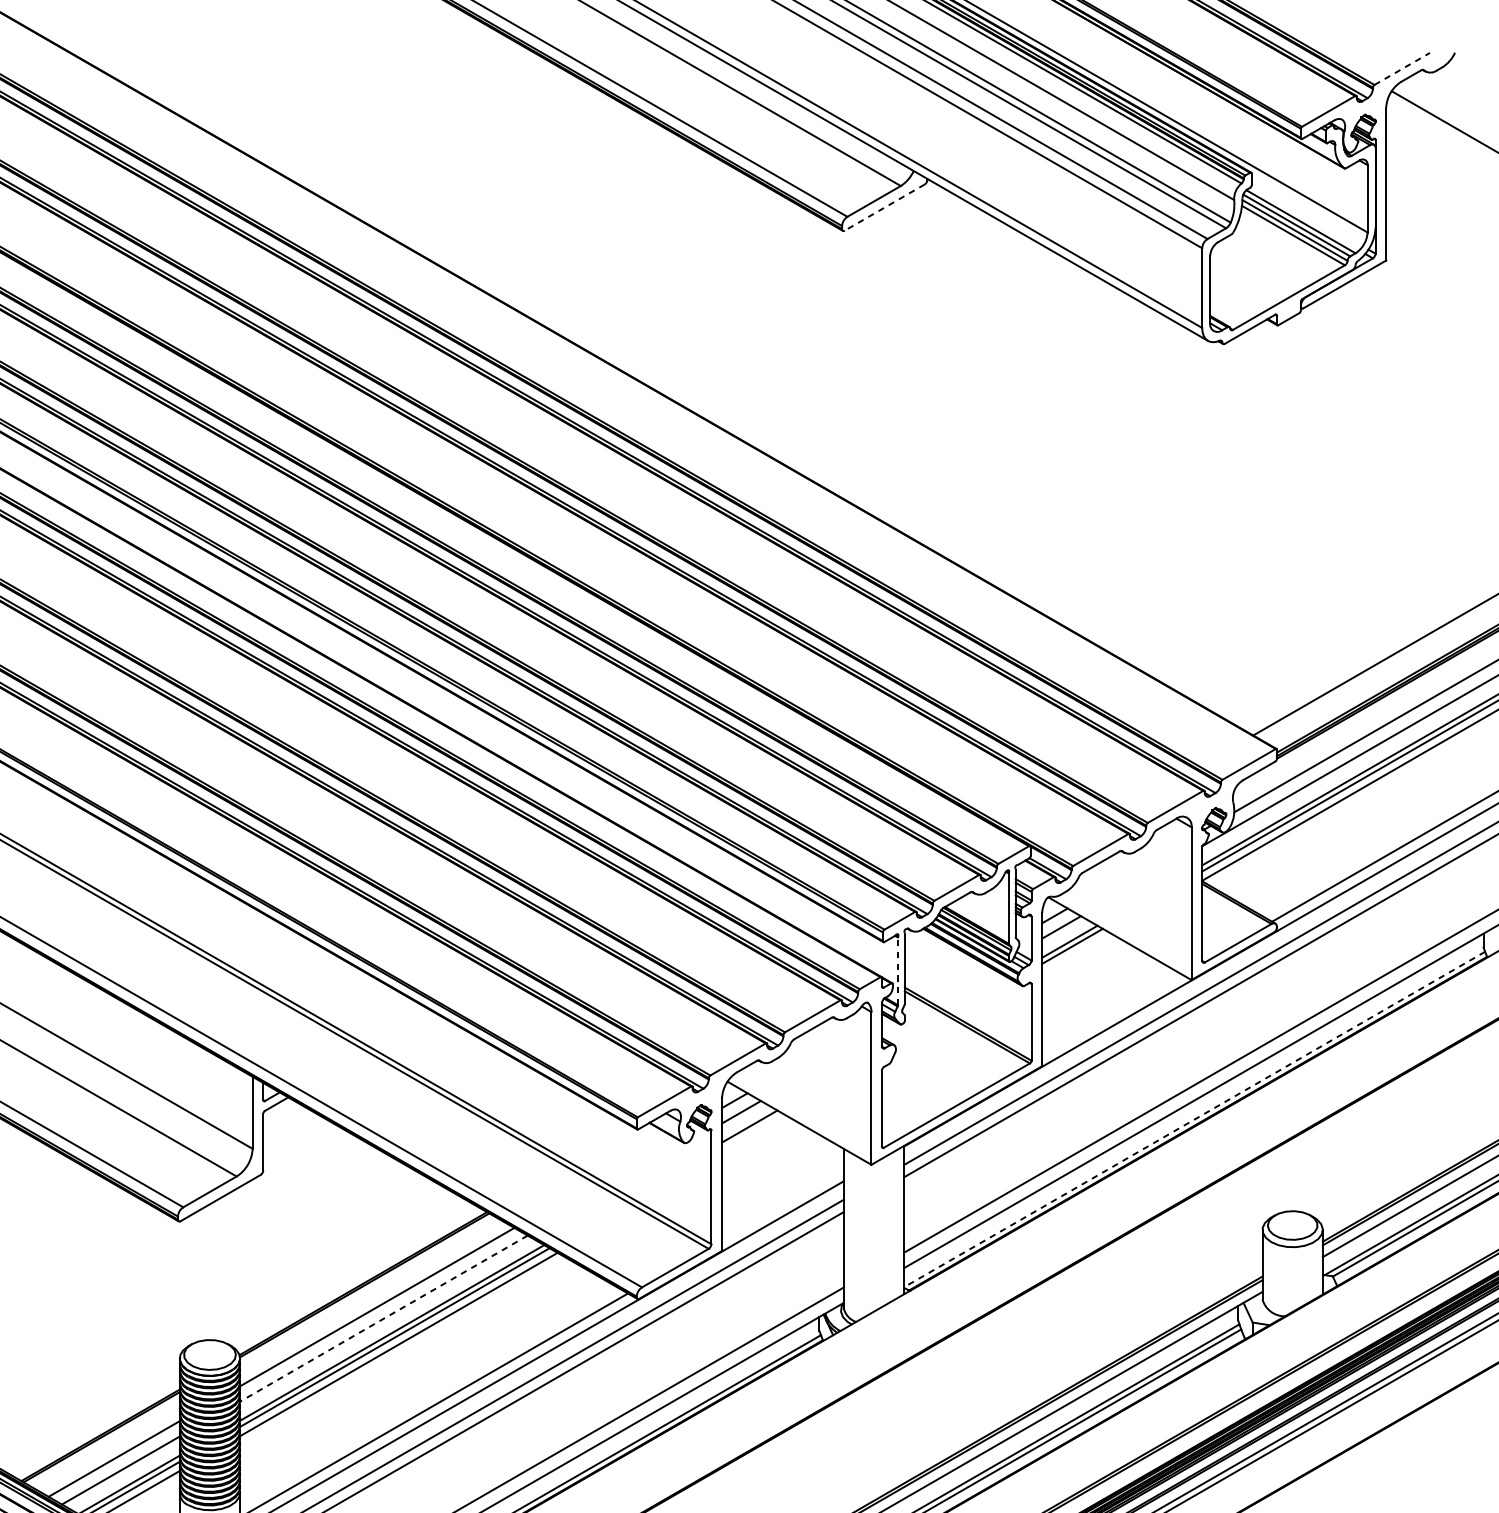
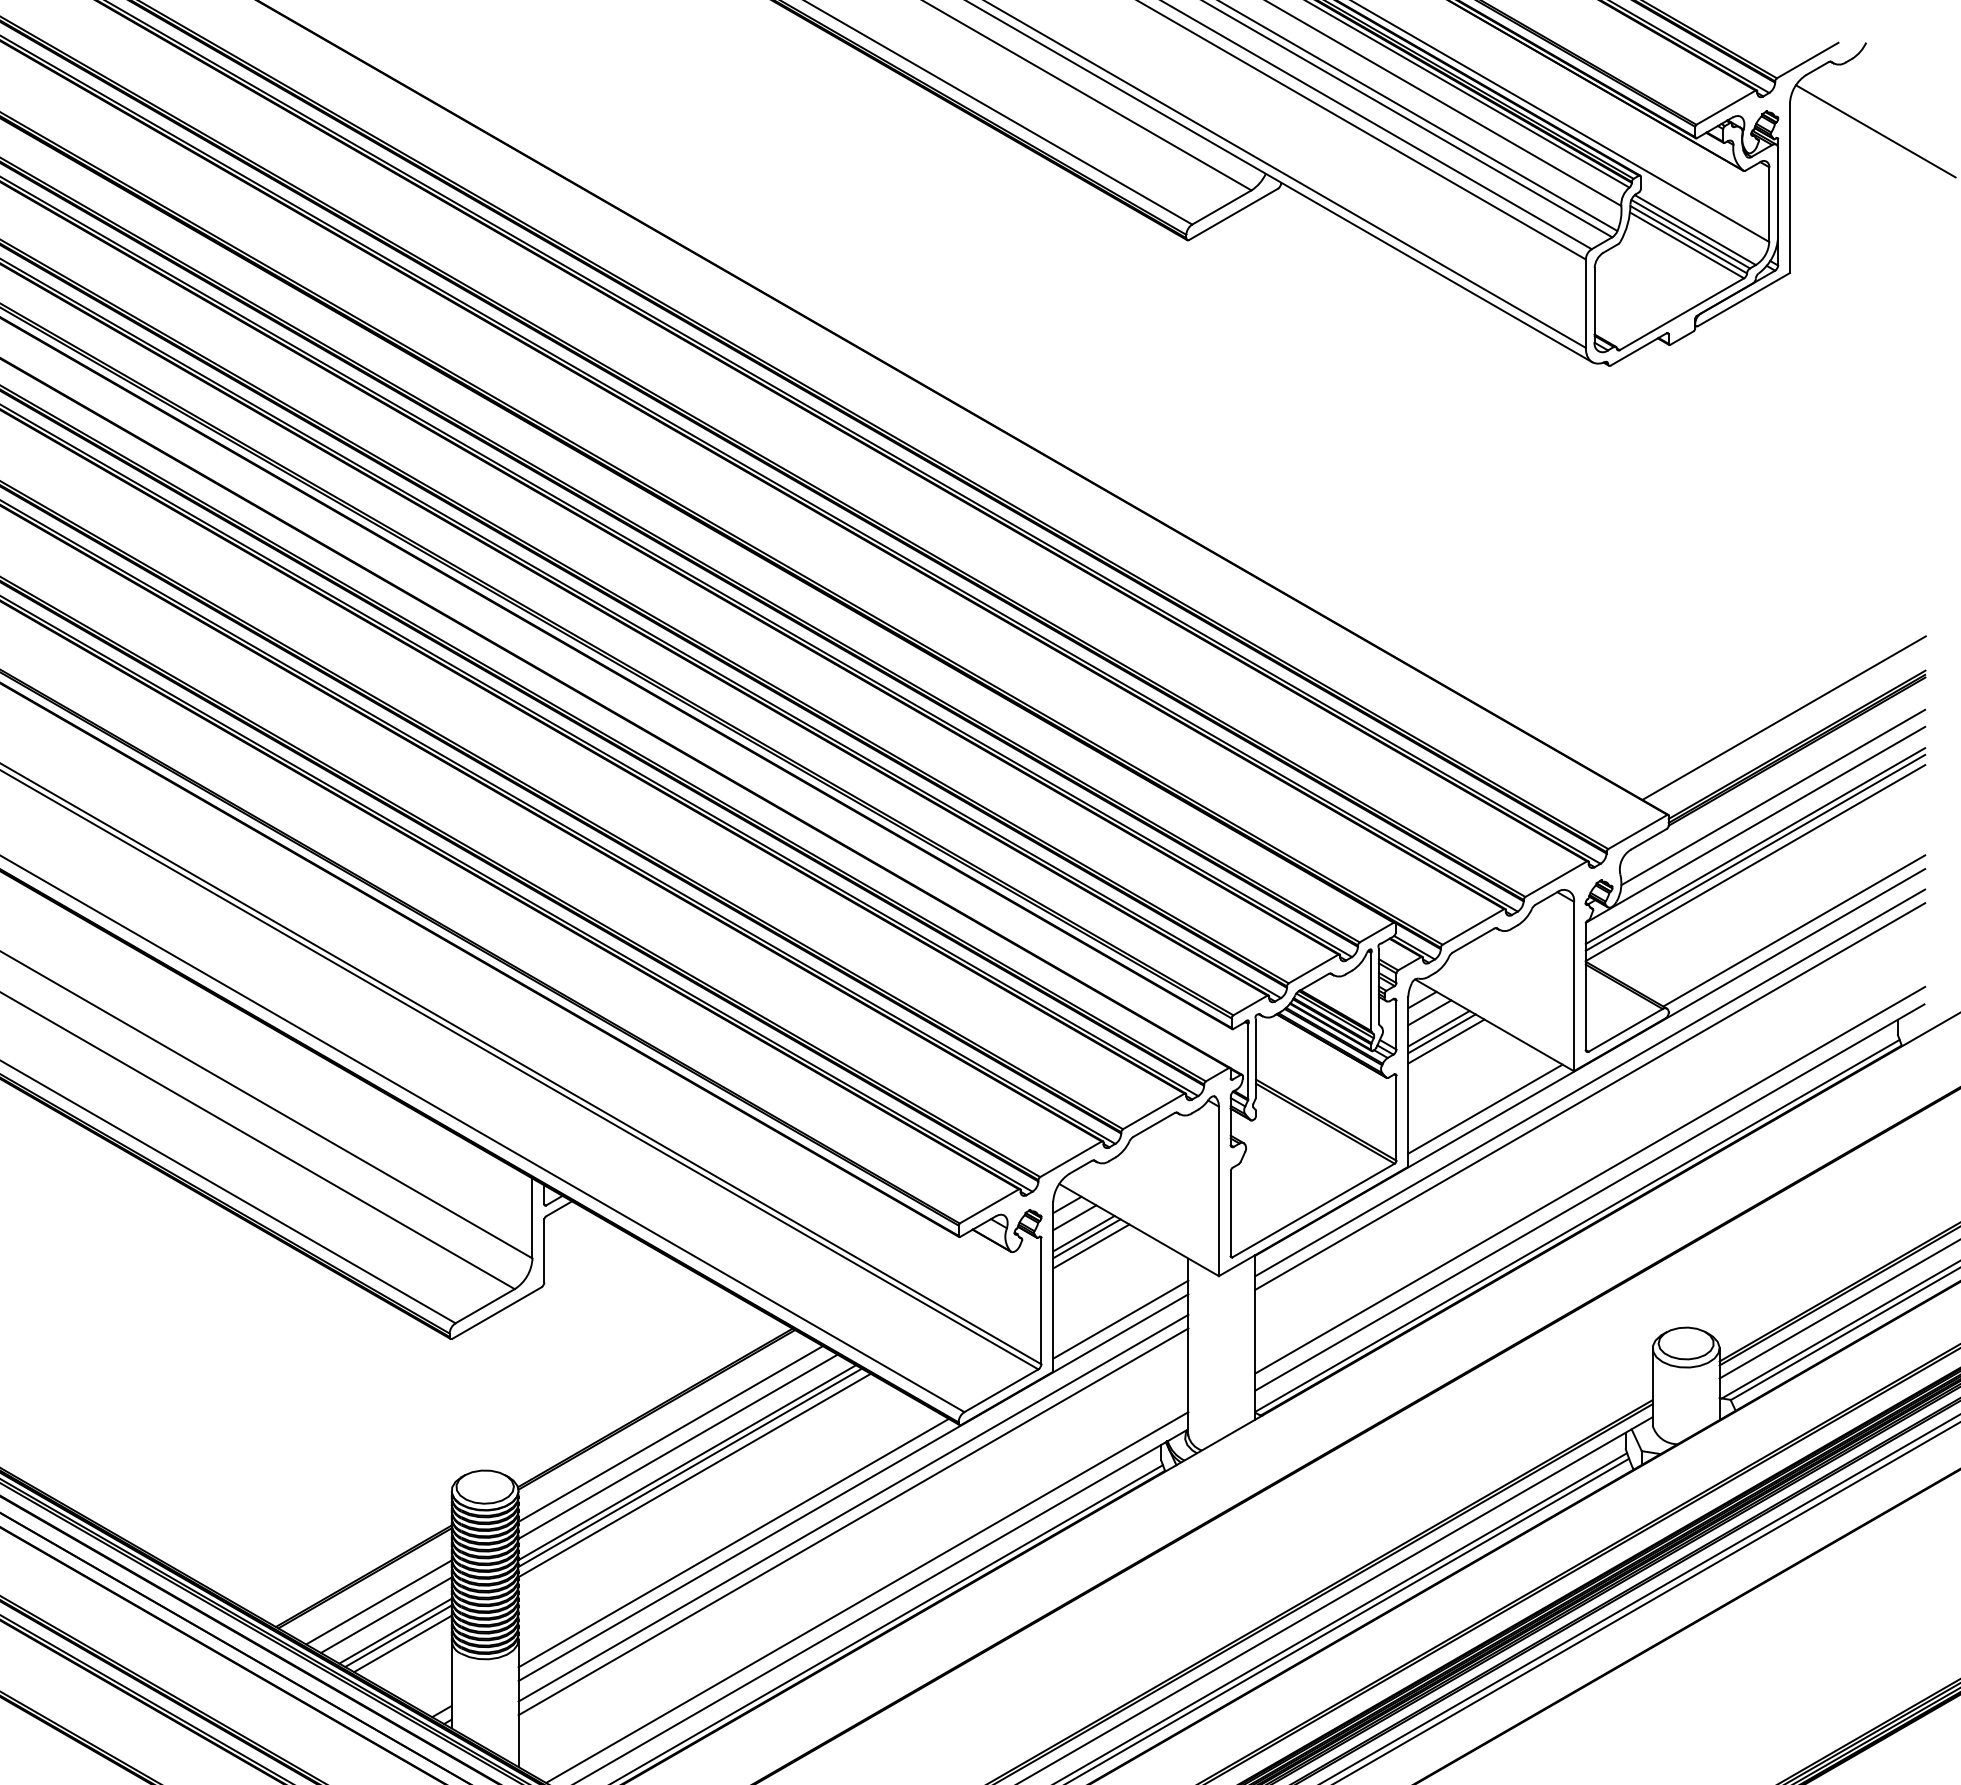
line: (1402, 68) -> (1807, 60), dashed -> solid
line: (884, 207) -> (1233, 214), dashed -> solid
line: (1076, 953) -> (1446, 1041), added
line: (898, 971) -> (1248, 1061), dashed -> solid
line: (1111, 1013) -> (1485, 1108), added
line: (1194, 1119) -> (1577, 1225), dashed -> solid
line: (752, 1130) -> (1086, 1238), added
line: (756, 1138) -> (1091, 1246), added
line: (782, 1203) -> (1120, 1319), added
line: (383, 1319) -> (677, 1447), dashed -> solid

